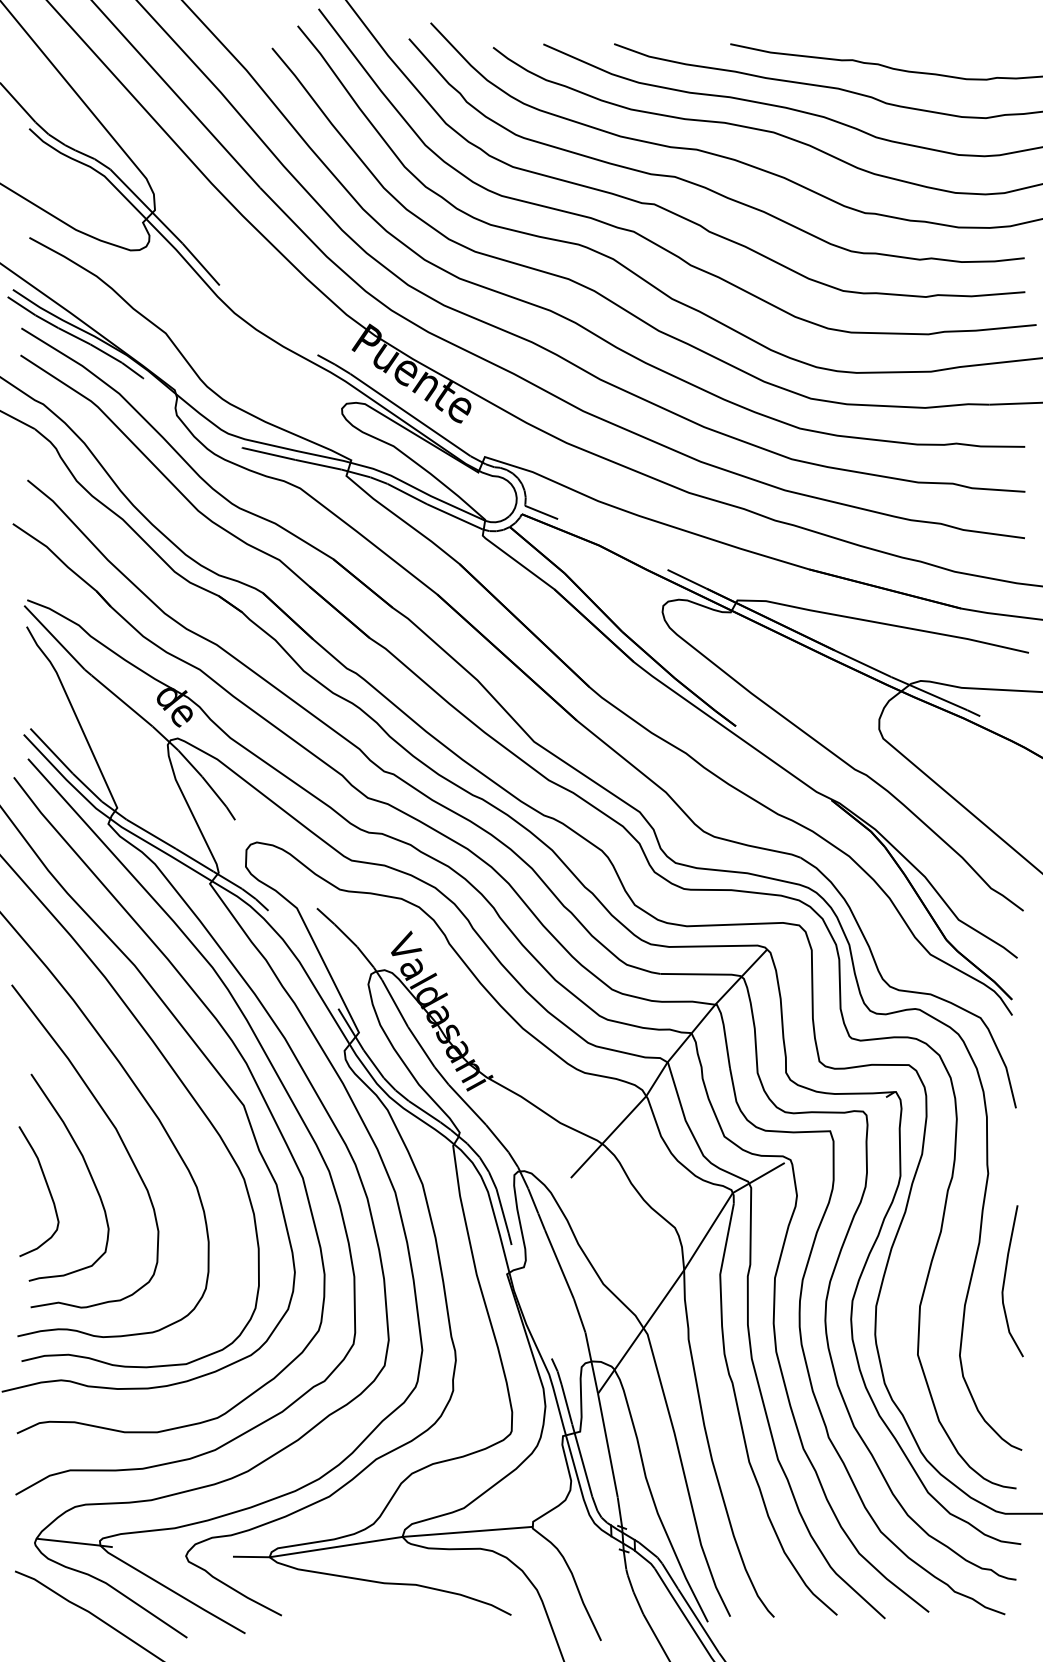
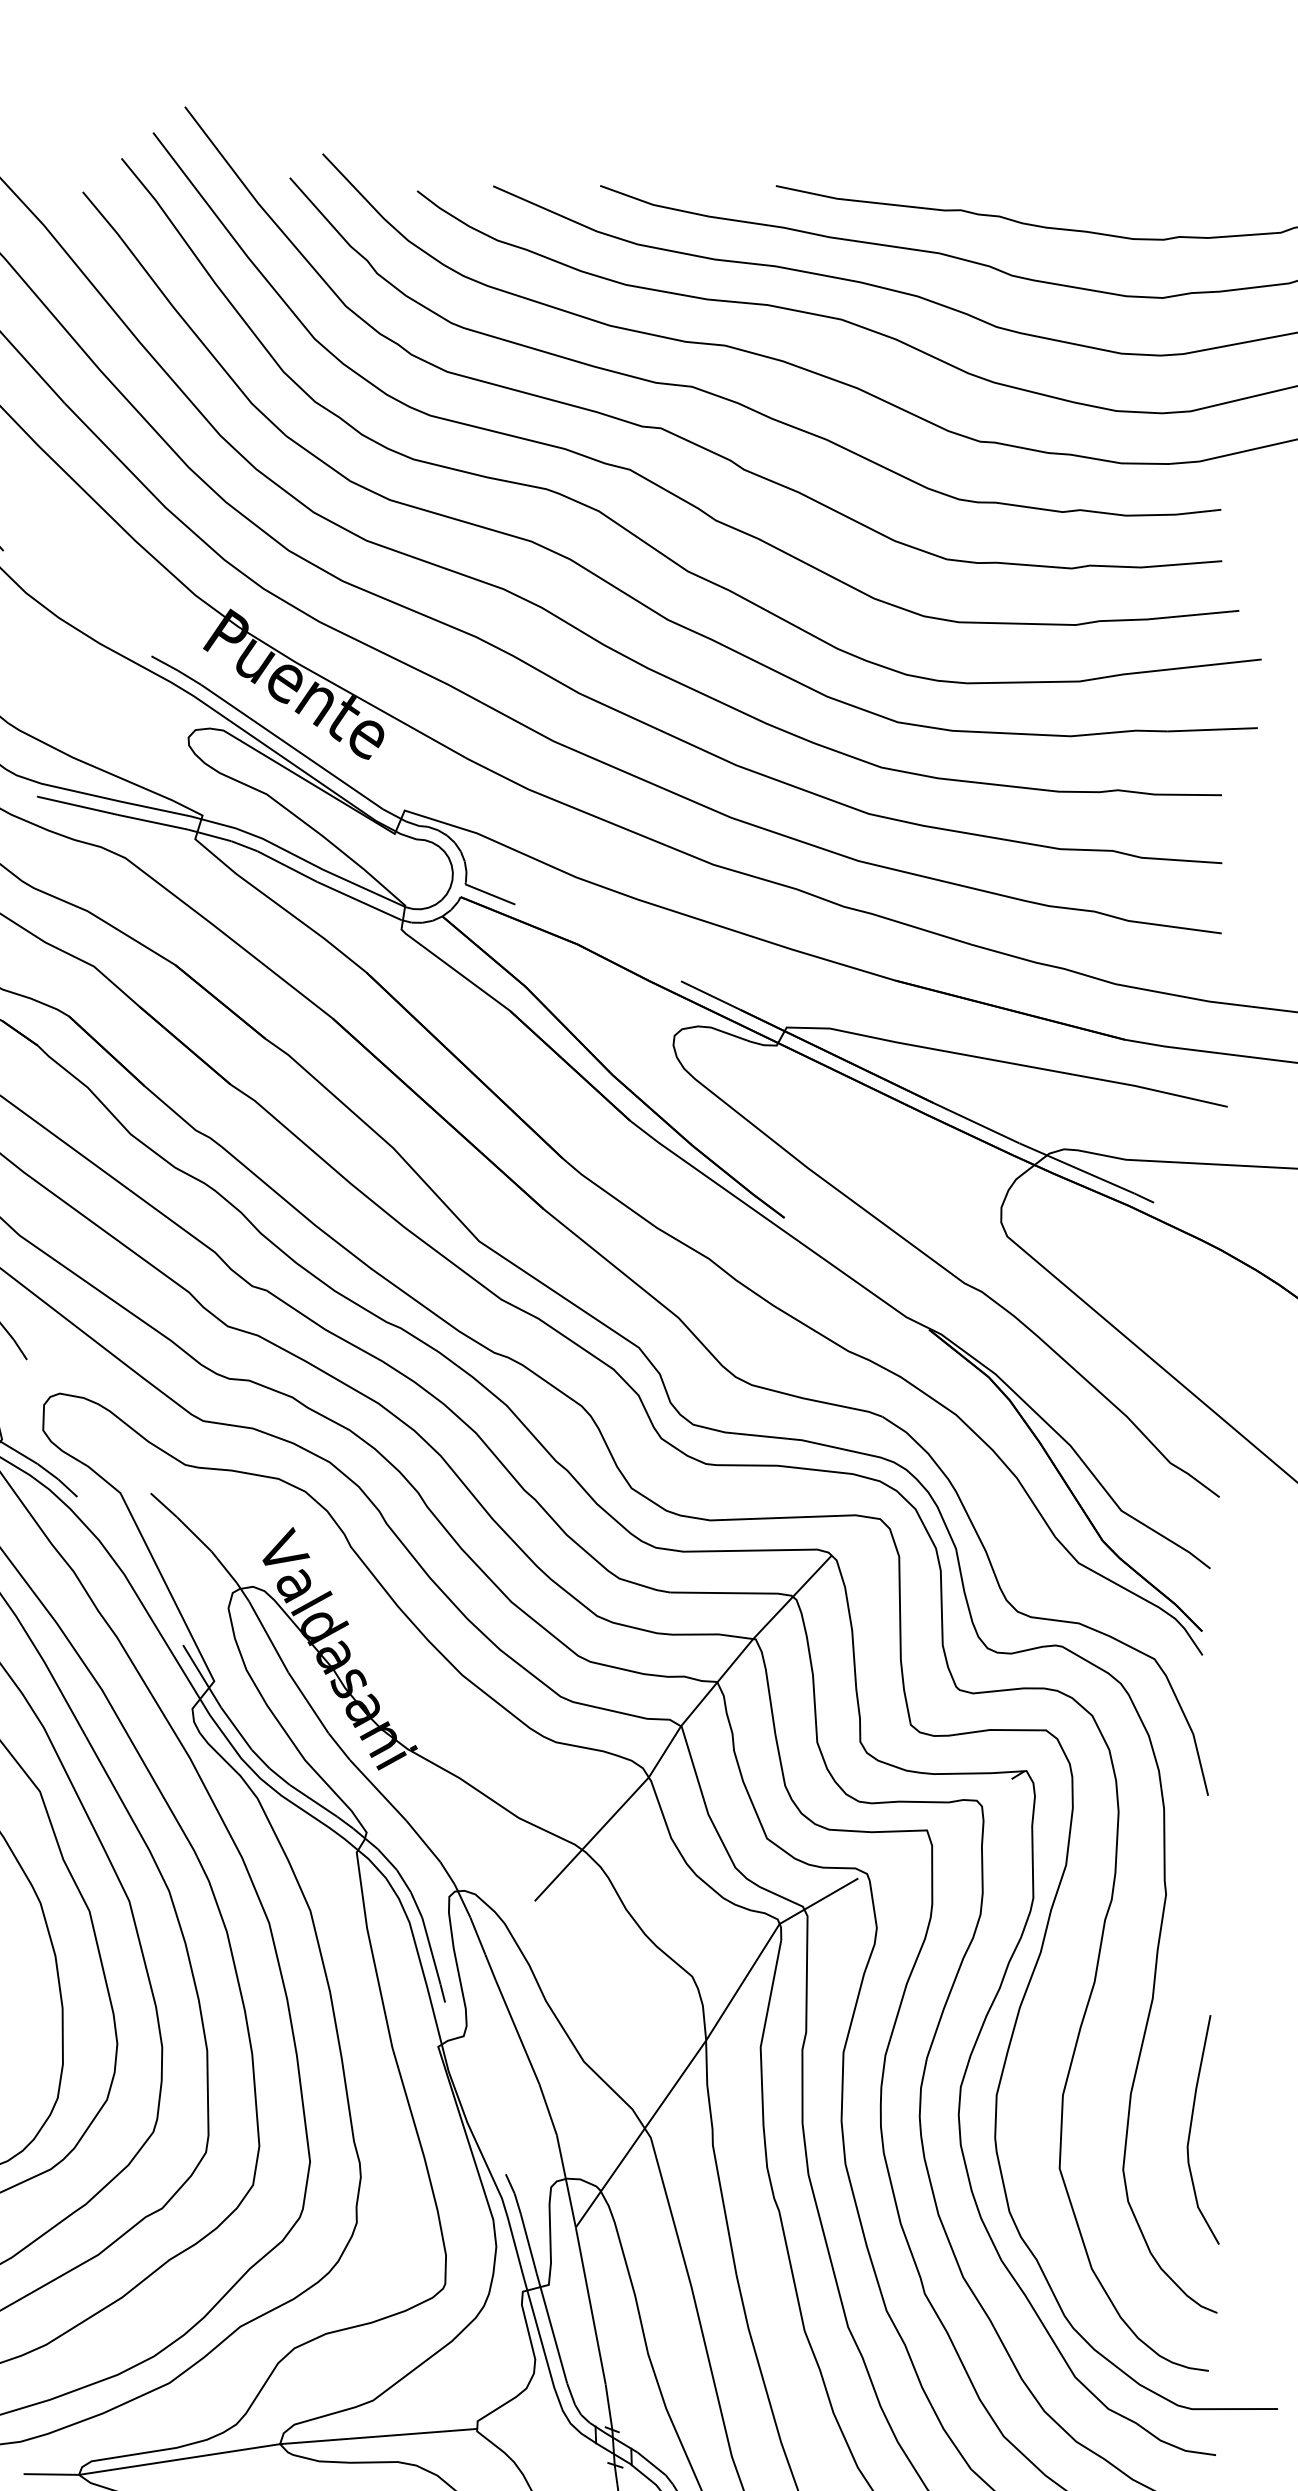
curve: (1005, 1280) -> (1192, 2128), moved

